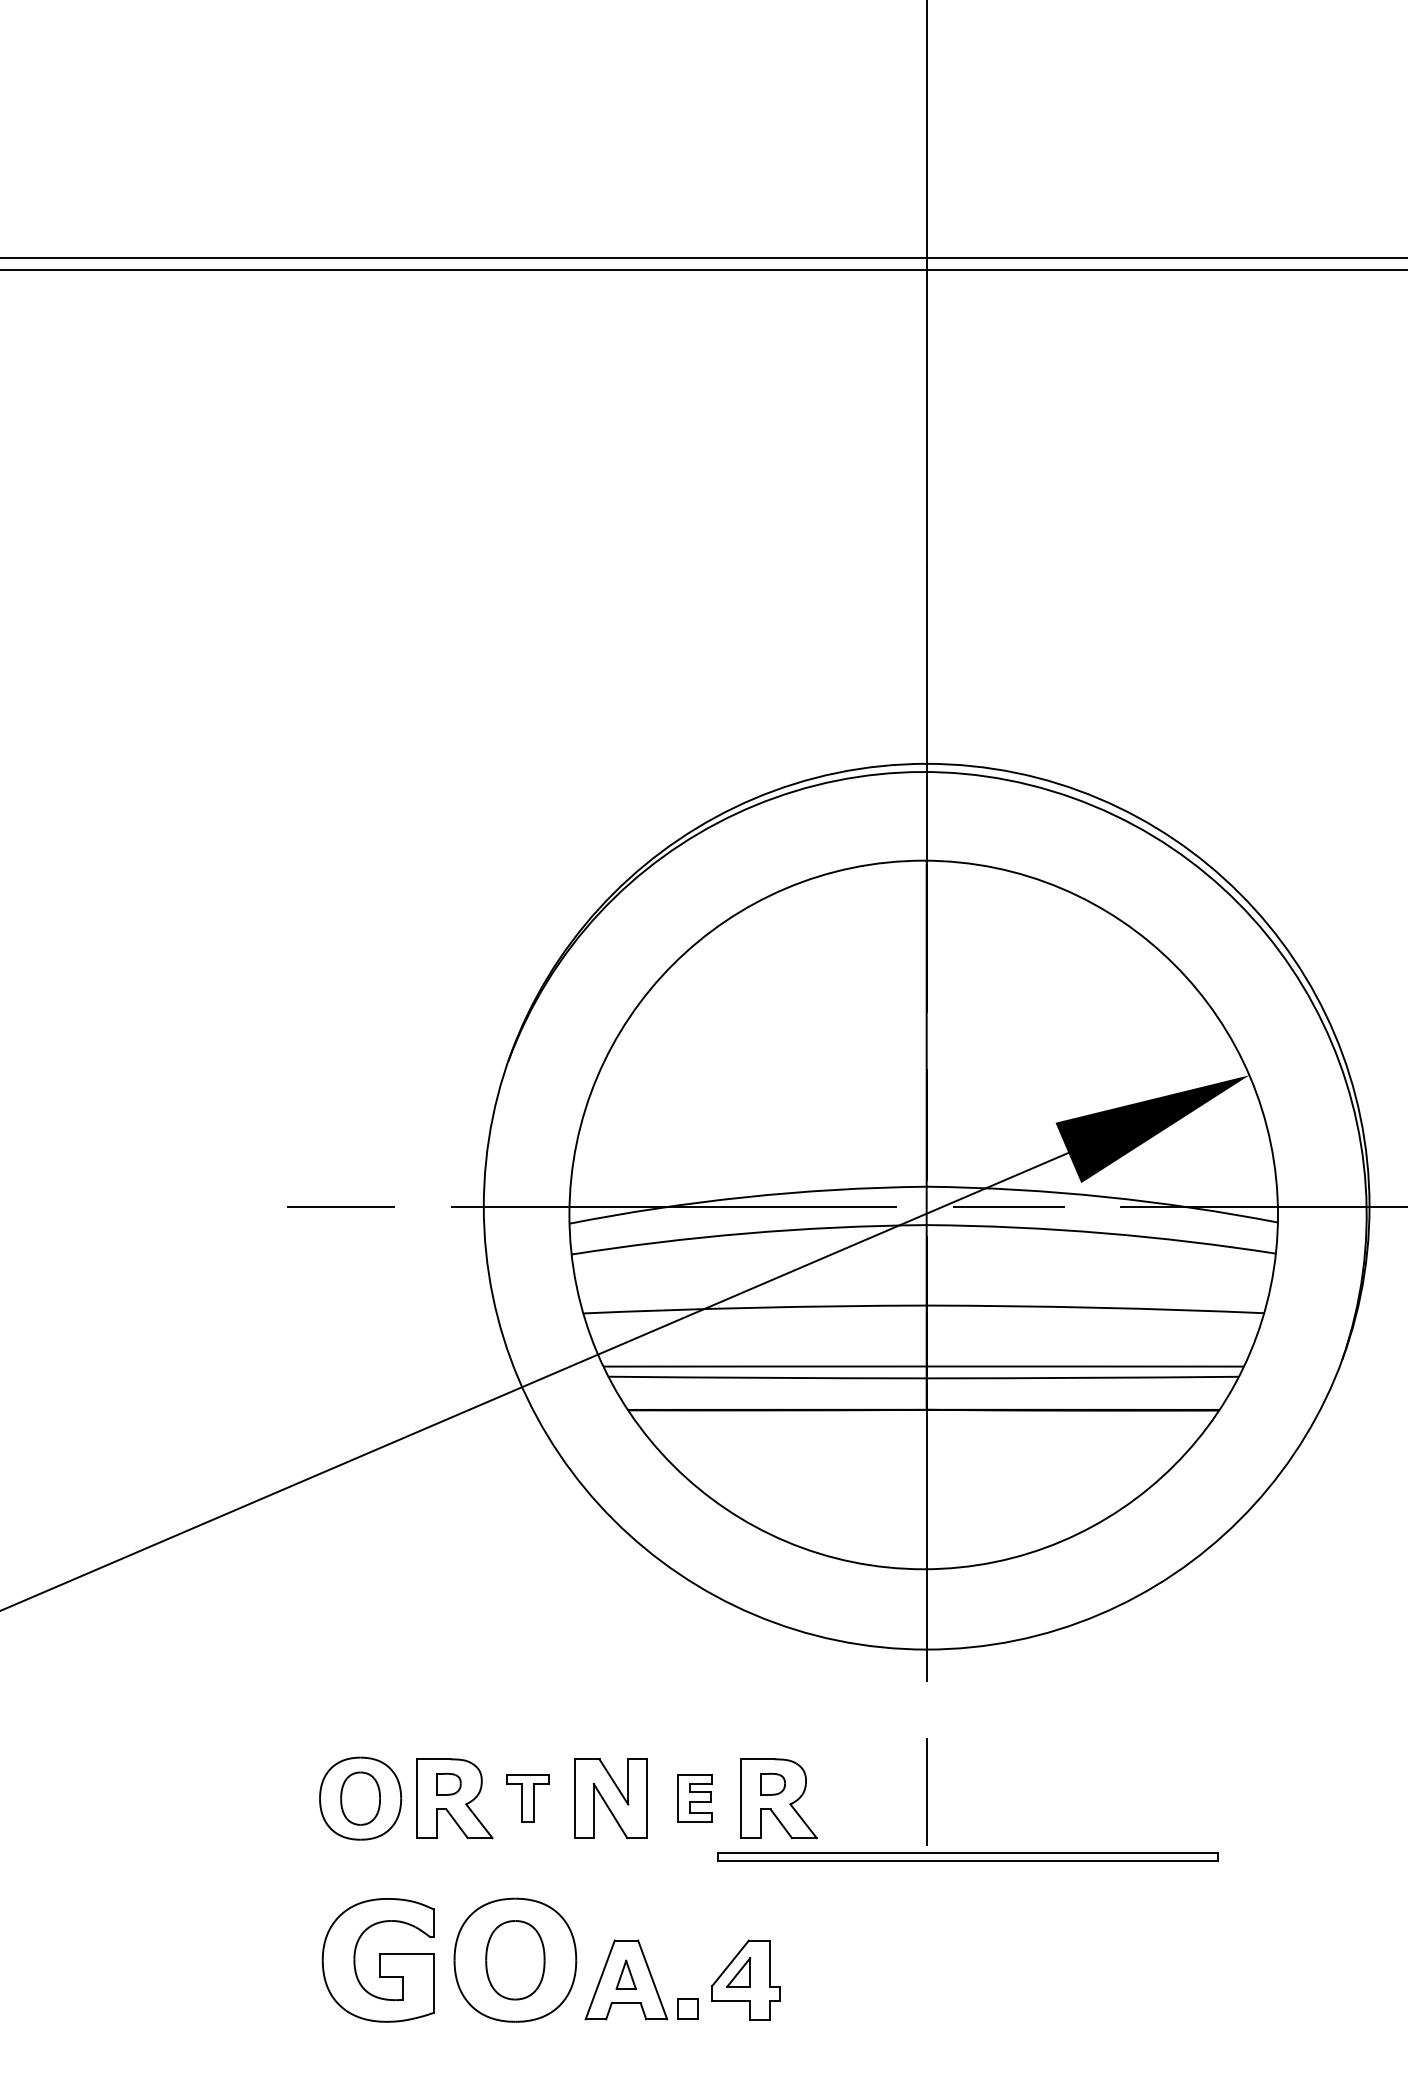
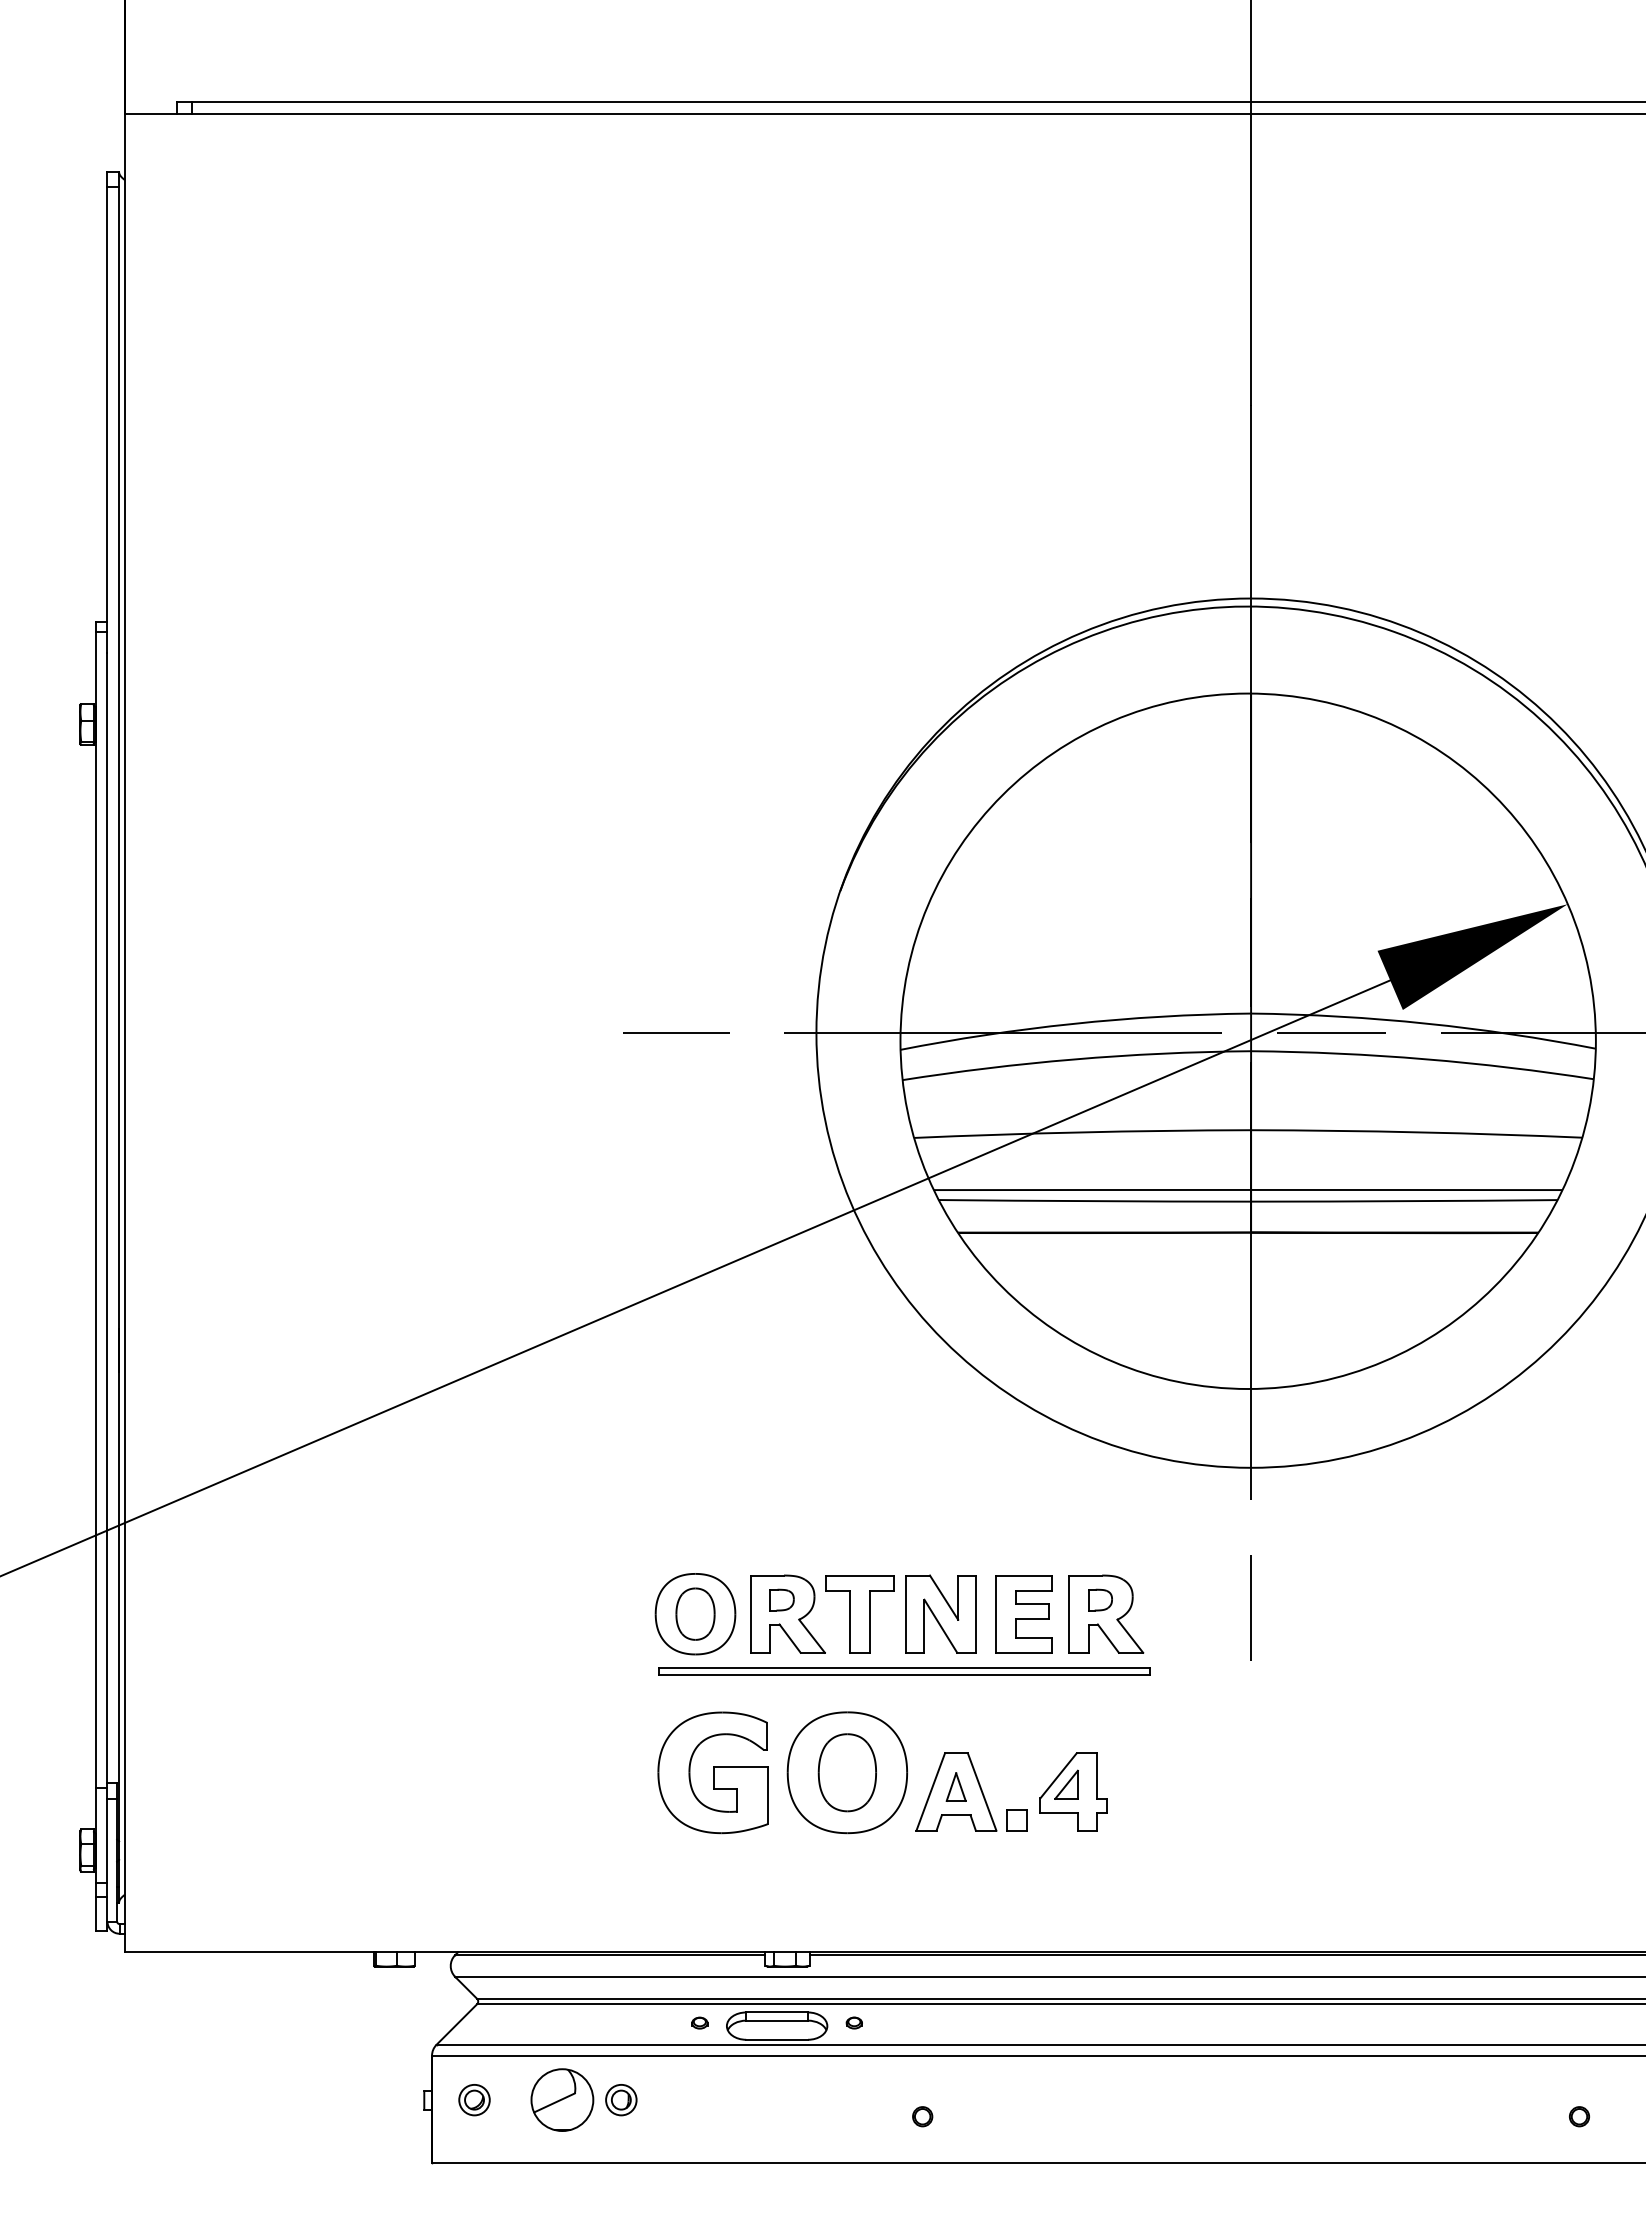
part: (527, 1799) -> (859, 1614), size x1.67
part: (694, 1799) -> (1023, 1614), size x1.67
part: (967, 1857) -> (904, 1671), moved

